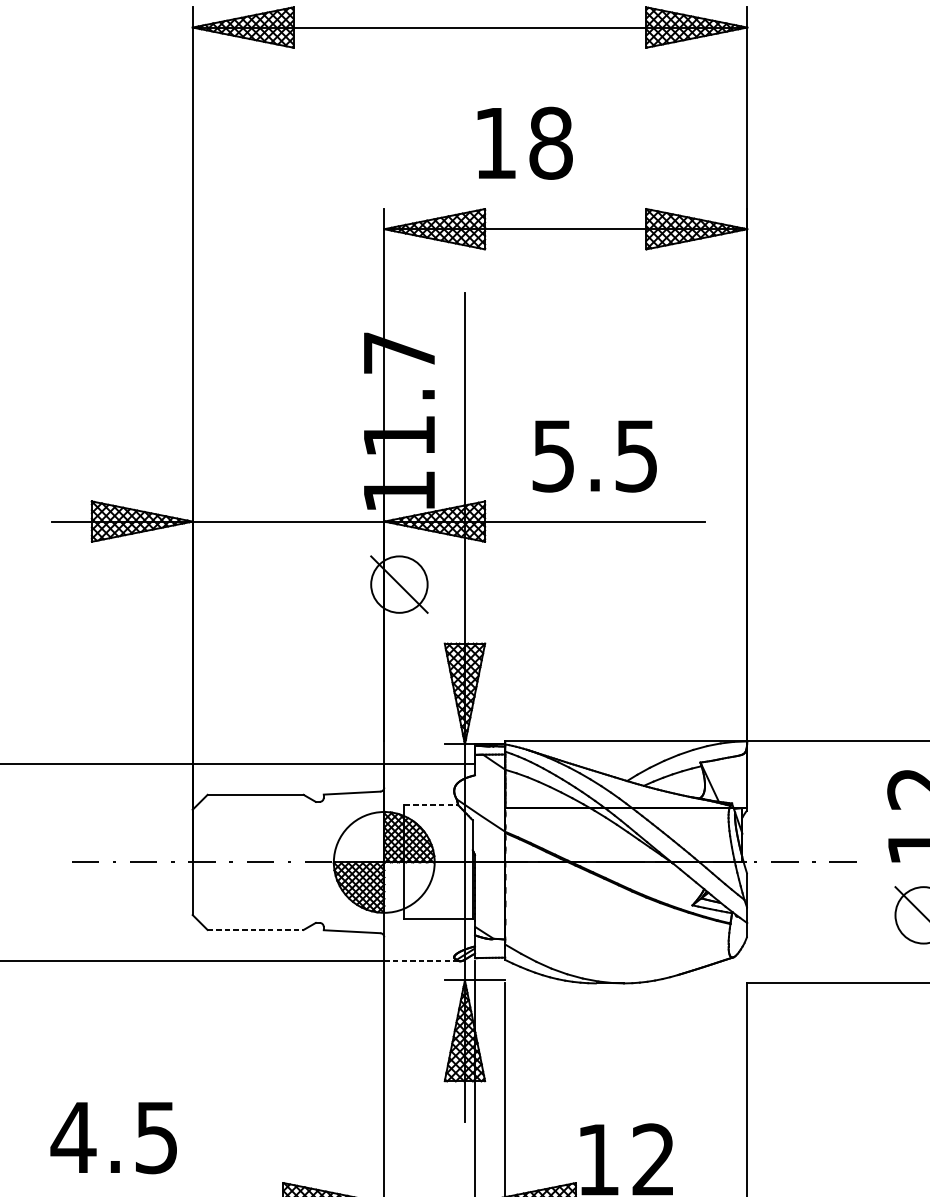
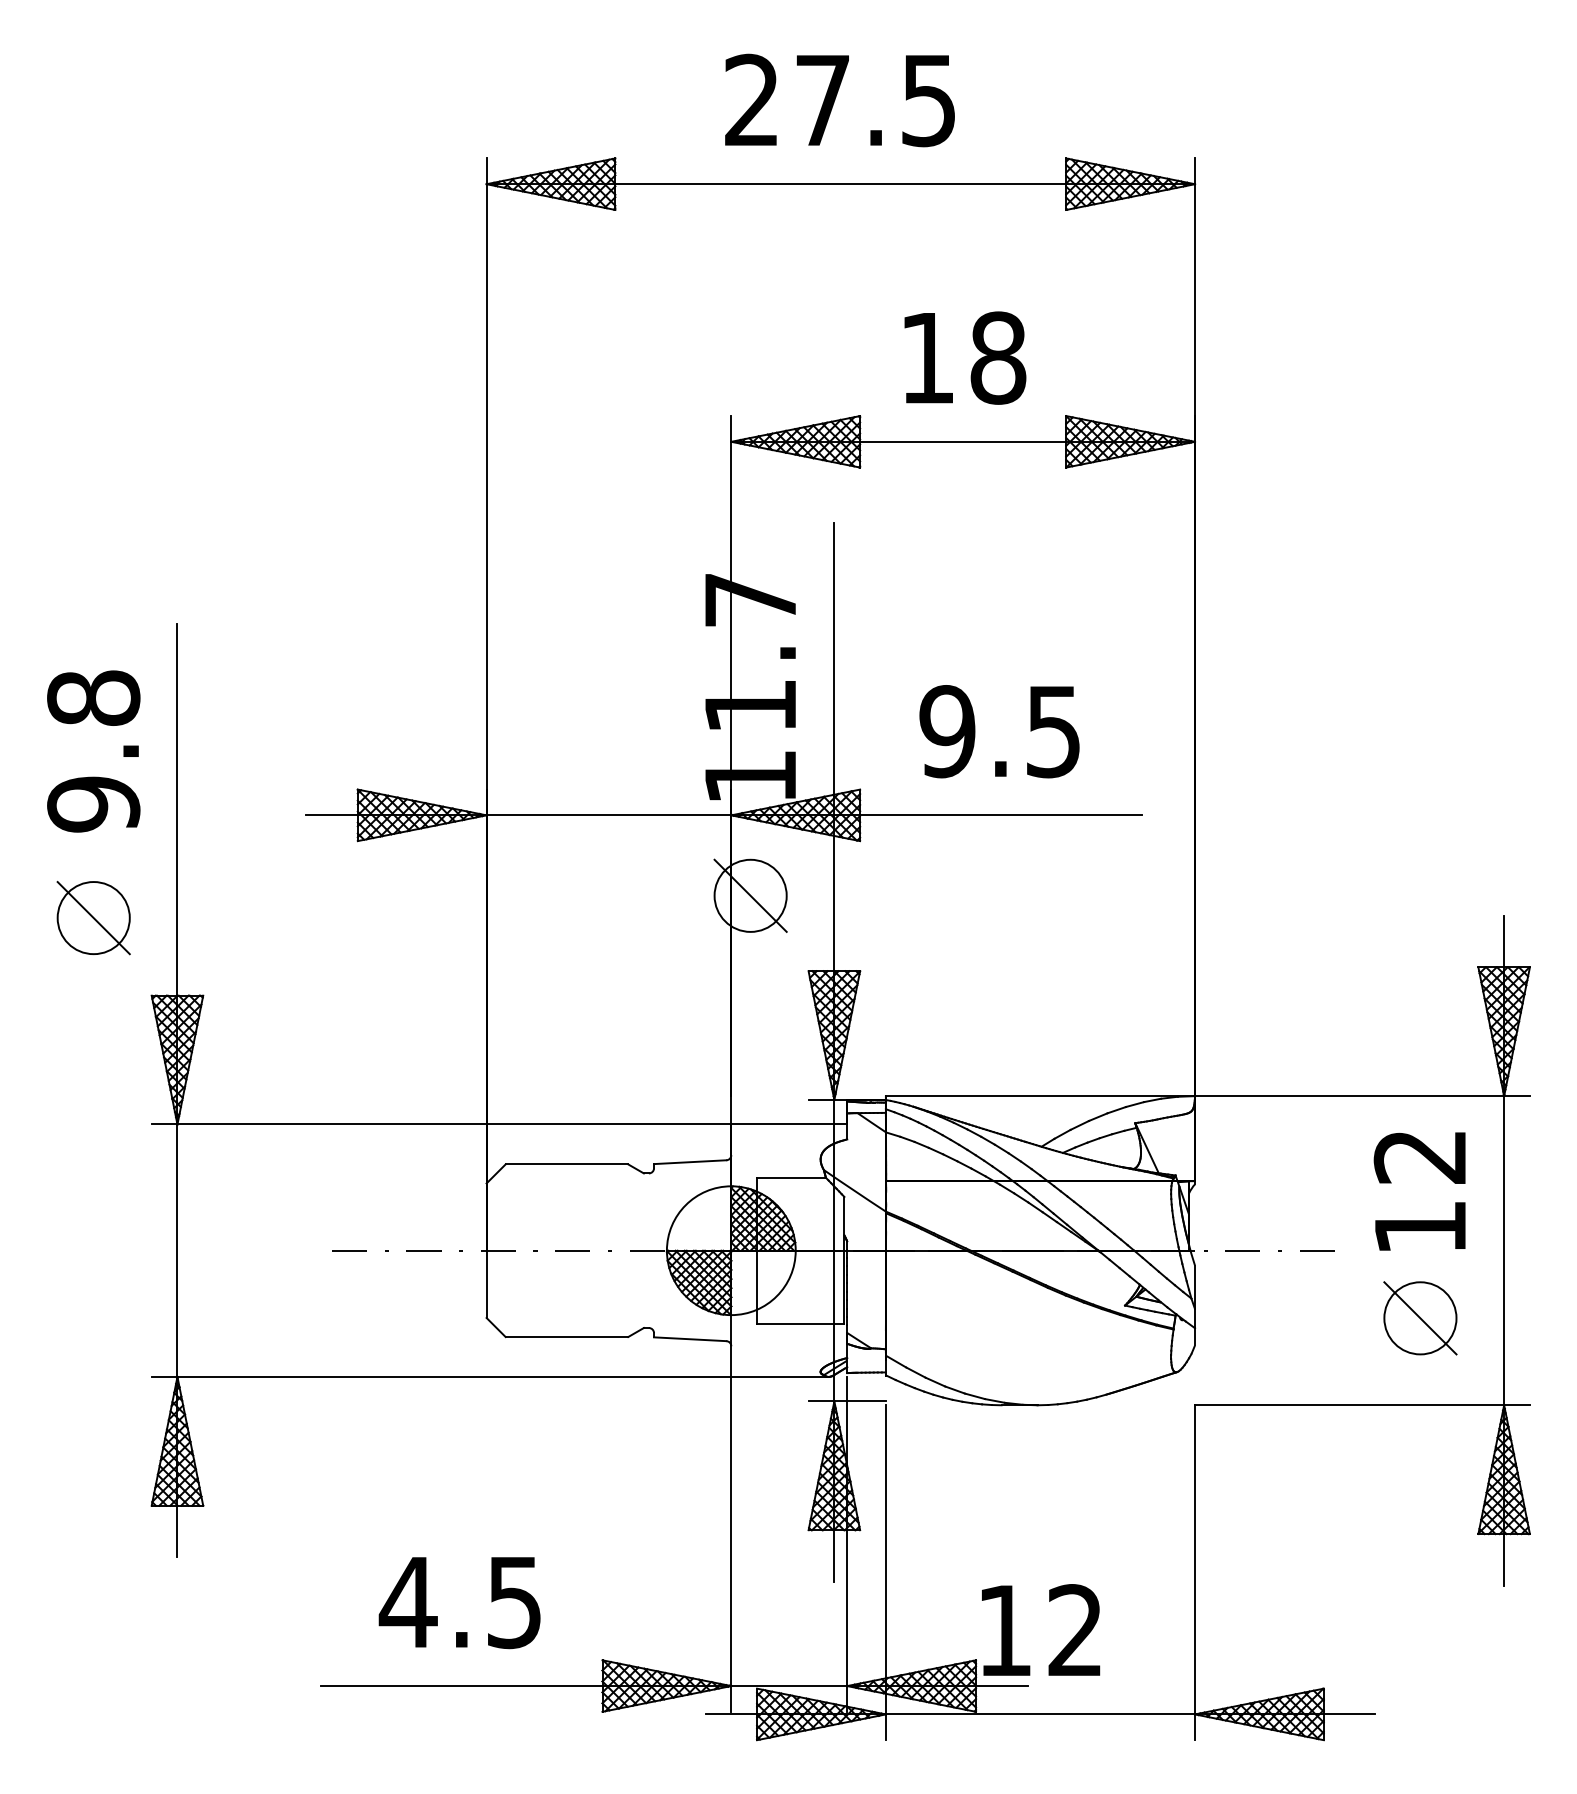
text: (525, 142) -> (965, 357), moved
text: (553, 455) -> (947, 731), 5.5 -> 9.5
line: (432, 805) -> (792, 1177), dashed -> solid
line: (256, 930) -> (567, 1337), dashed -> solid
line: (421, 960) -> (779, 1376), dashed -> solid
text: (113, 1138) -> (459, 1603), moved

